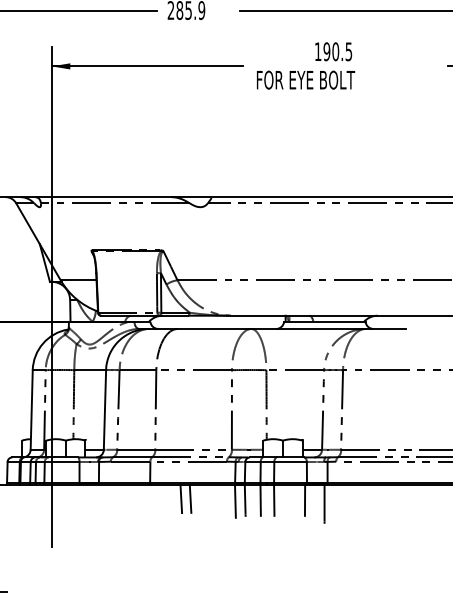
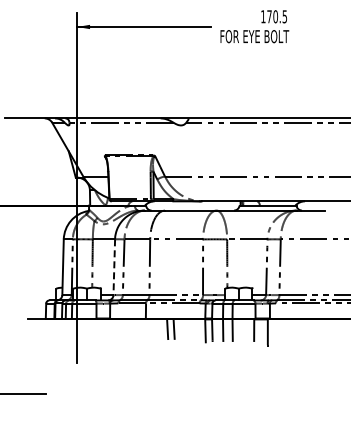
text: (326, 51) -> (269, 16), 190.5 -> 170.5
line: (105, 410) -> (114, 267), solid -> dashed

